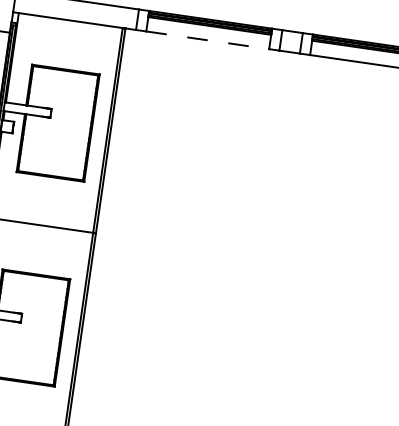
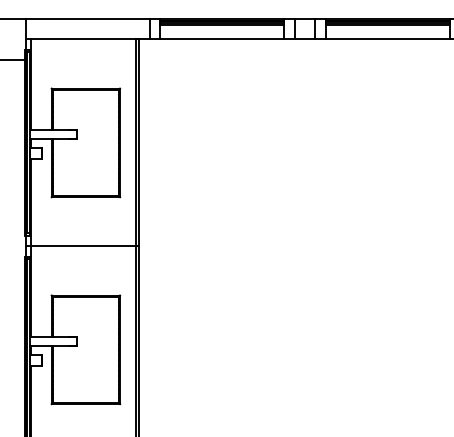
line: (208, 40) -> (222, 39), dashed -> solid

